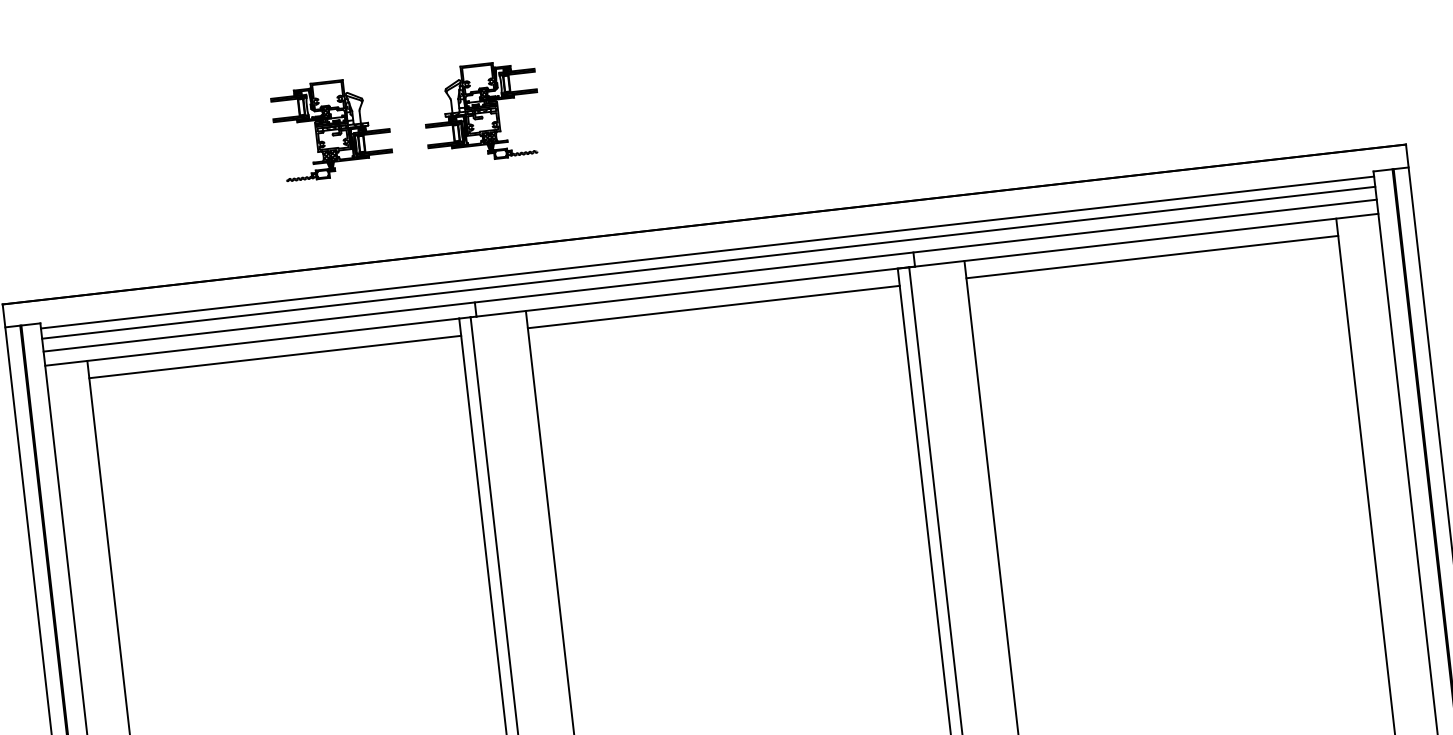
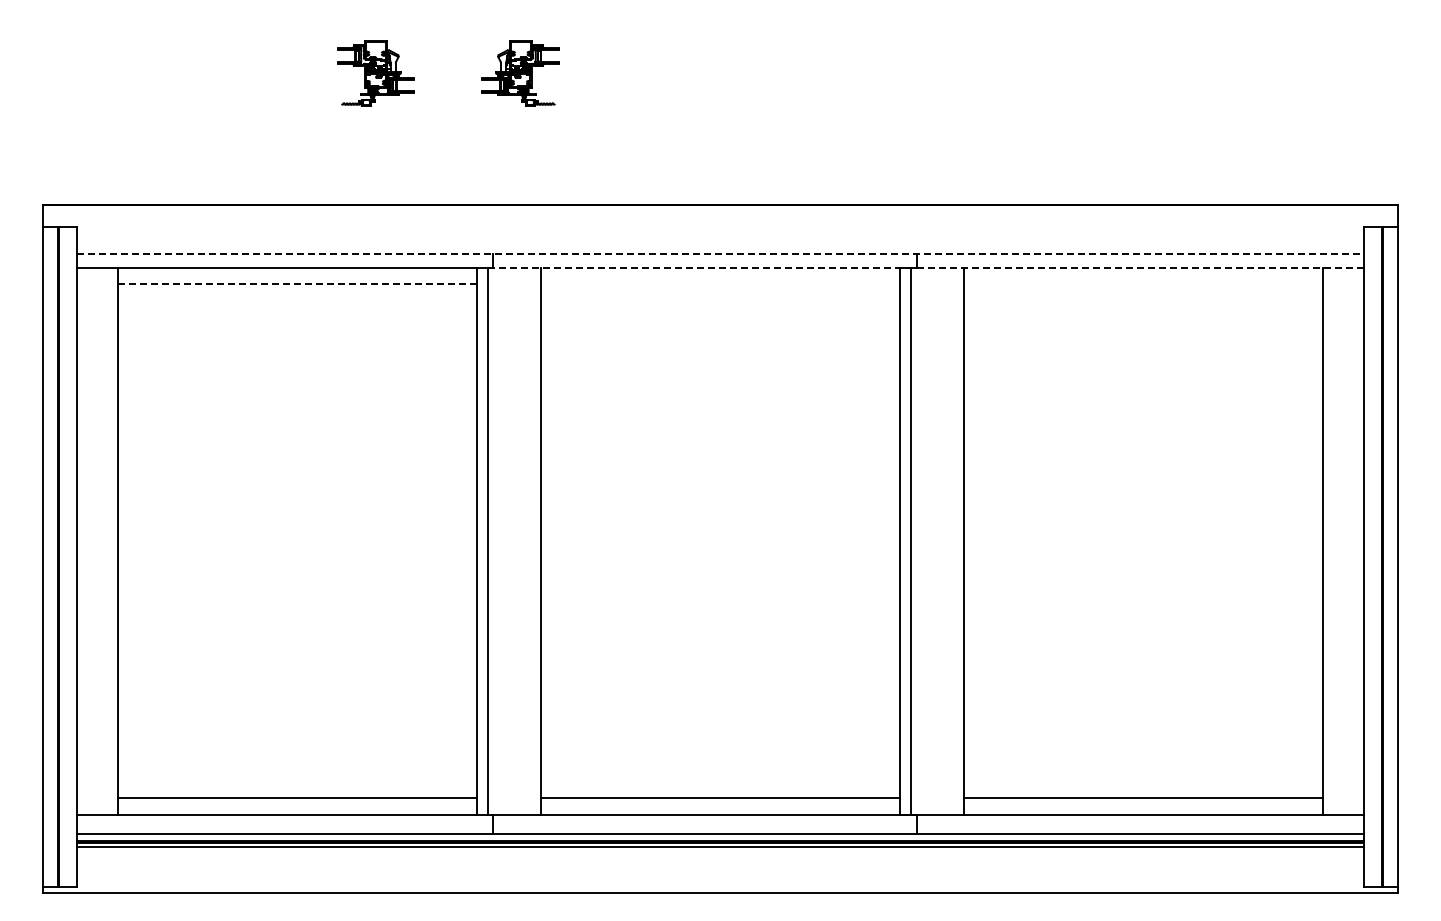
part: (481, 112) -> (520, 73), size x0.7
part: (331, 129) -> (375, 73), size x0.7
line: (707, 252) -> (720, 231), removed
line: (1152, 257) -> (1143, 284), removed
line: (708, 262) -> (720, 241), removed
line: (927, 265) -> (928, 267), solid -> dashed
line: (710, 275) -> (720, 253), solid -> dashed
line: (713, 307) -> (720, 284), removed
line: (274, 357) -> (296, 284), solid -> dashed

